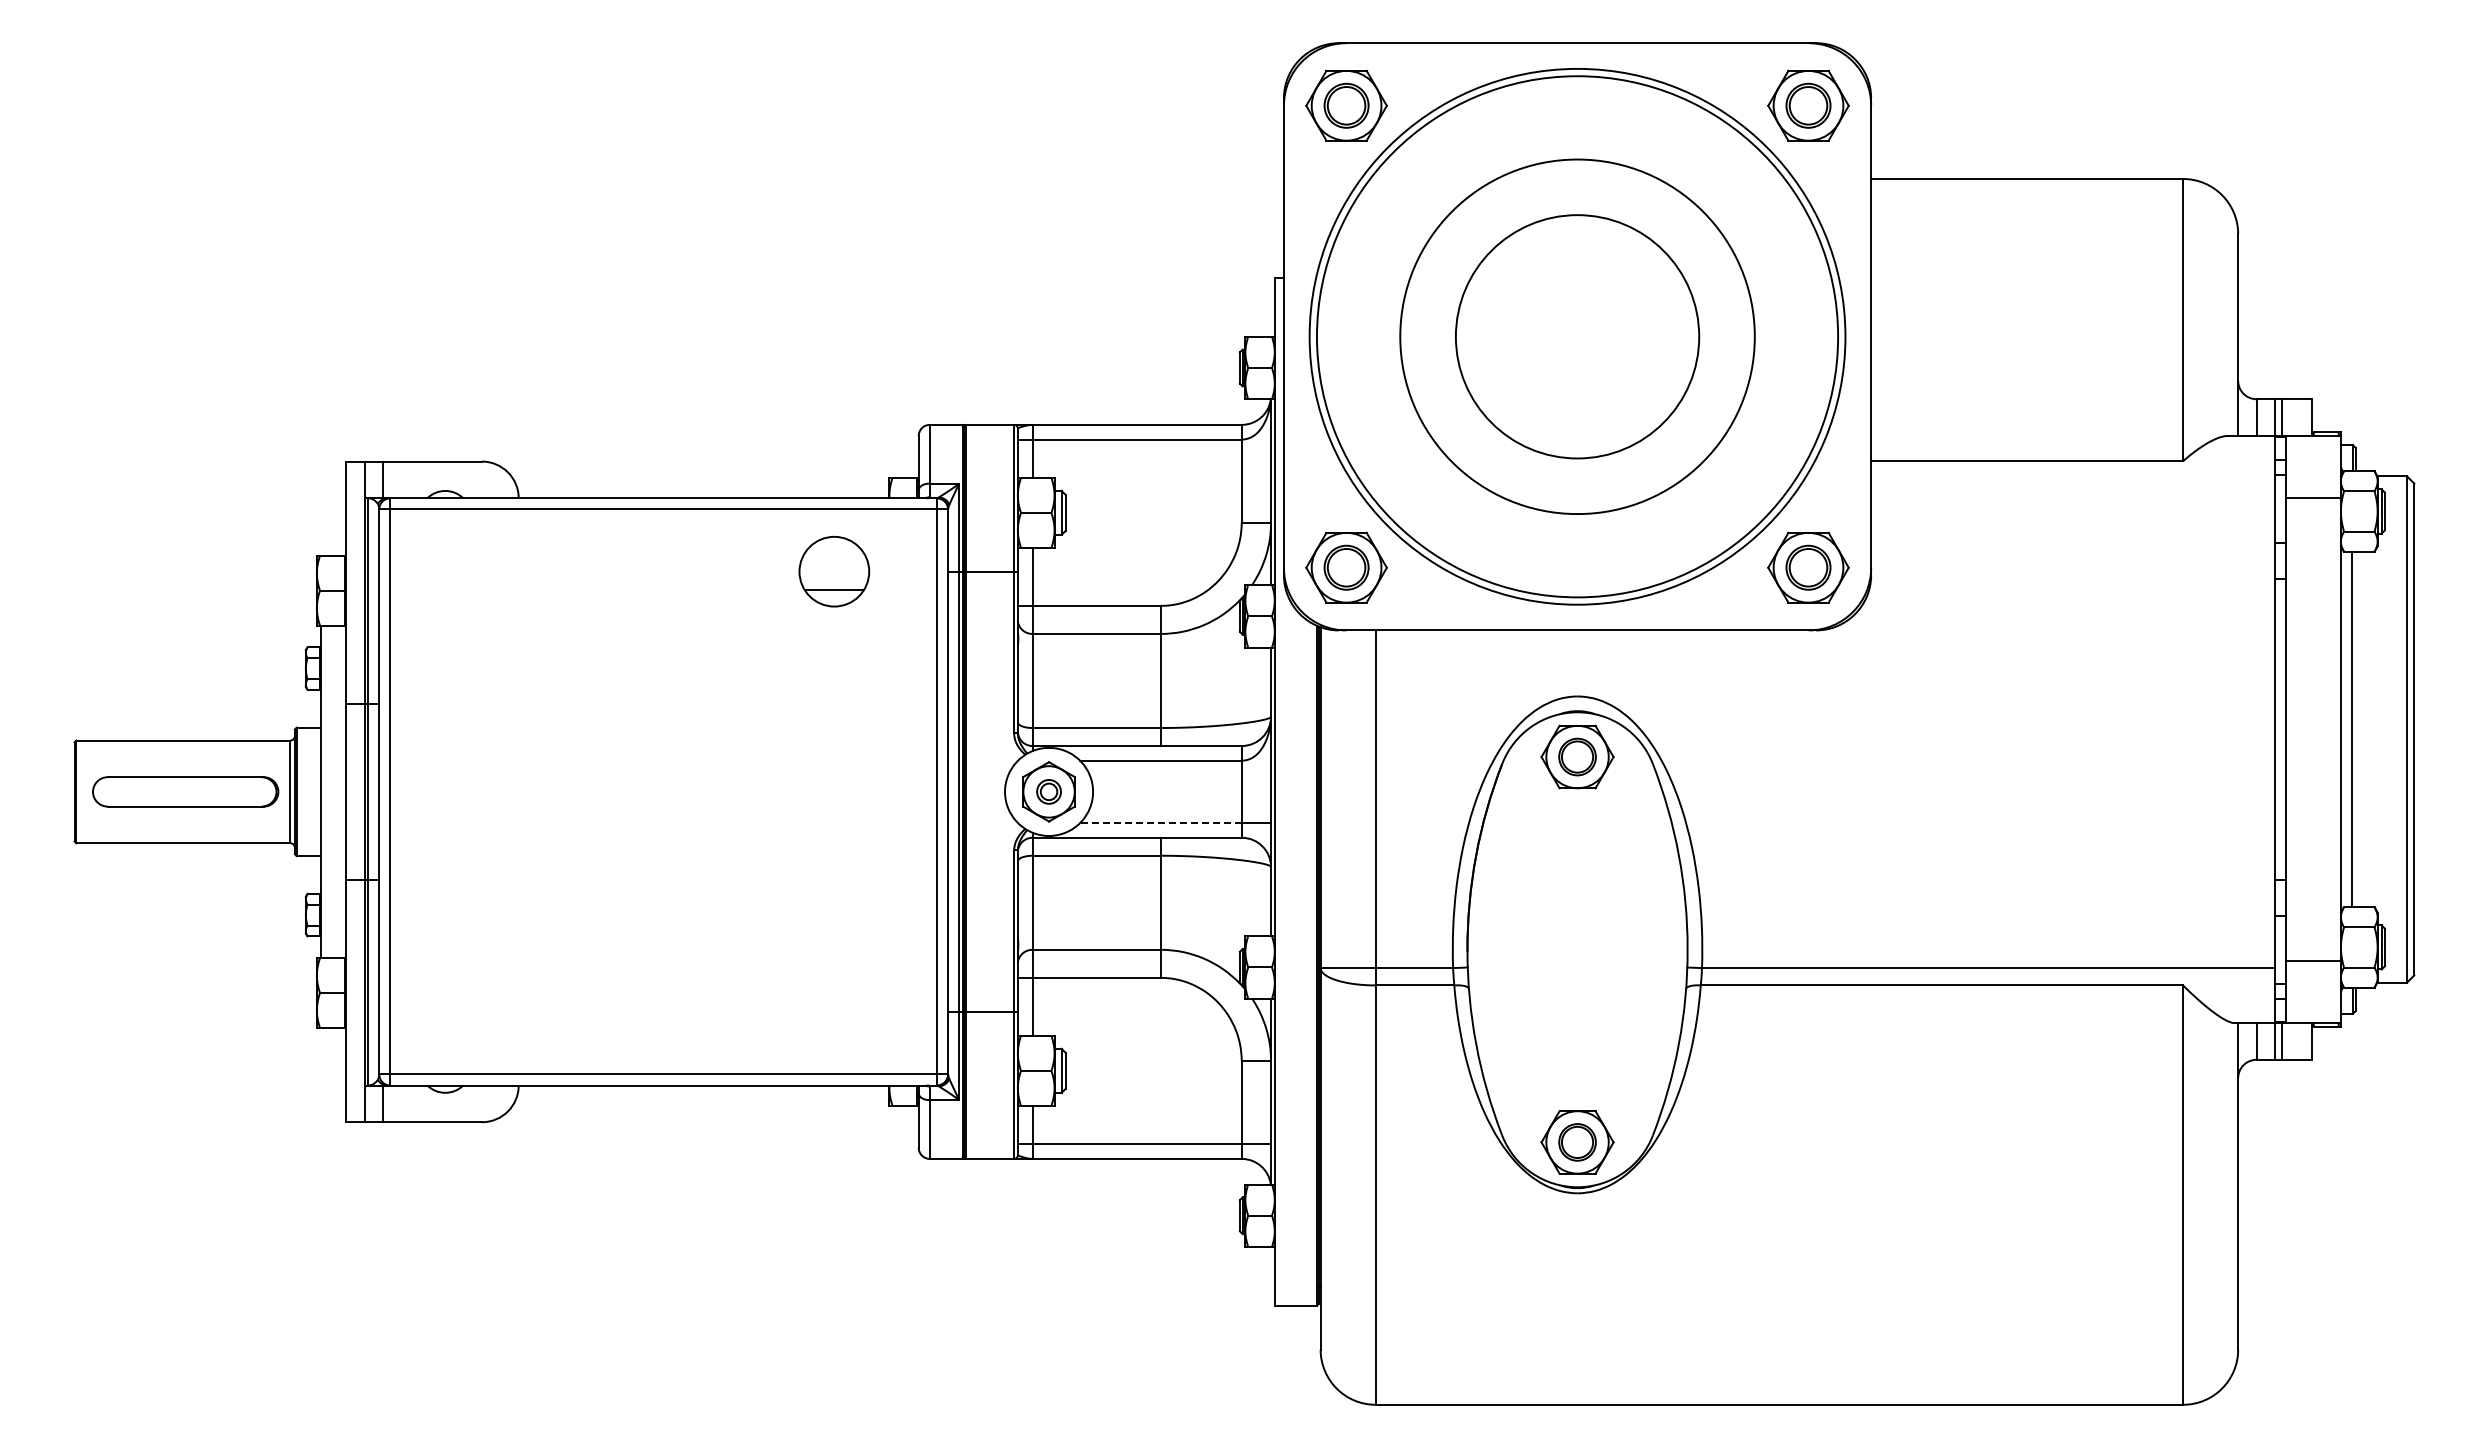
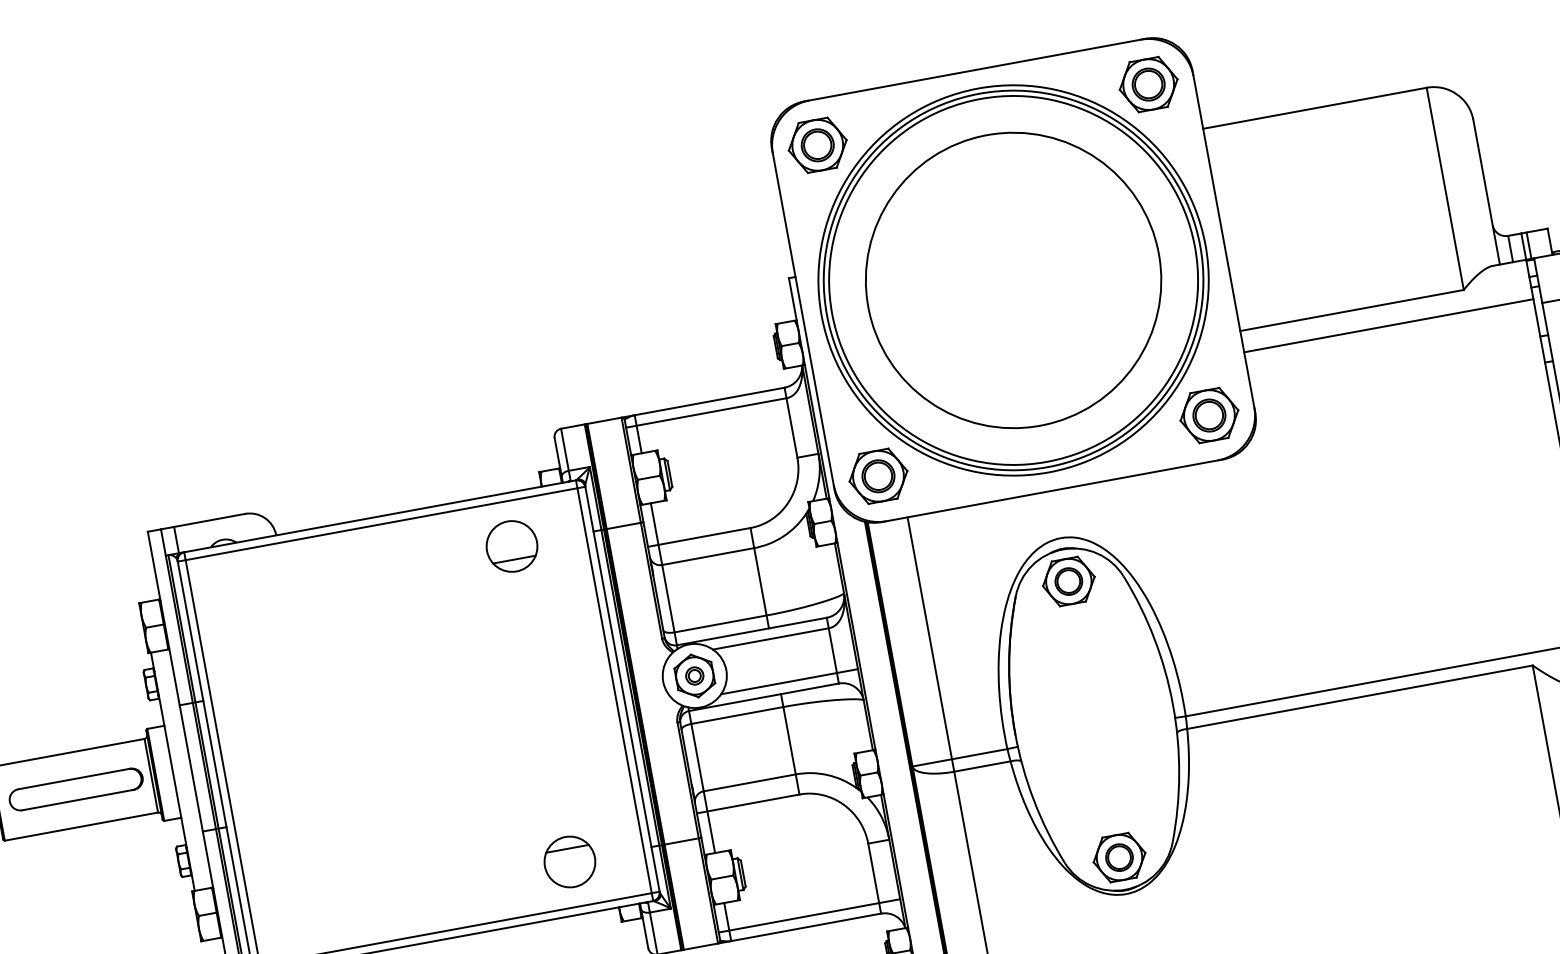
circle: (1577, 336) -> (1013, 280), size x1.43
circle: (1577, 336) -> (1013, 280), size x1.67
line: (2072, 490) -> (1388, 325), added
line: (1160, 823) -> (778, 683), dashed -> solid
part: (834, 1011) -> (569, 861), added

